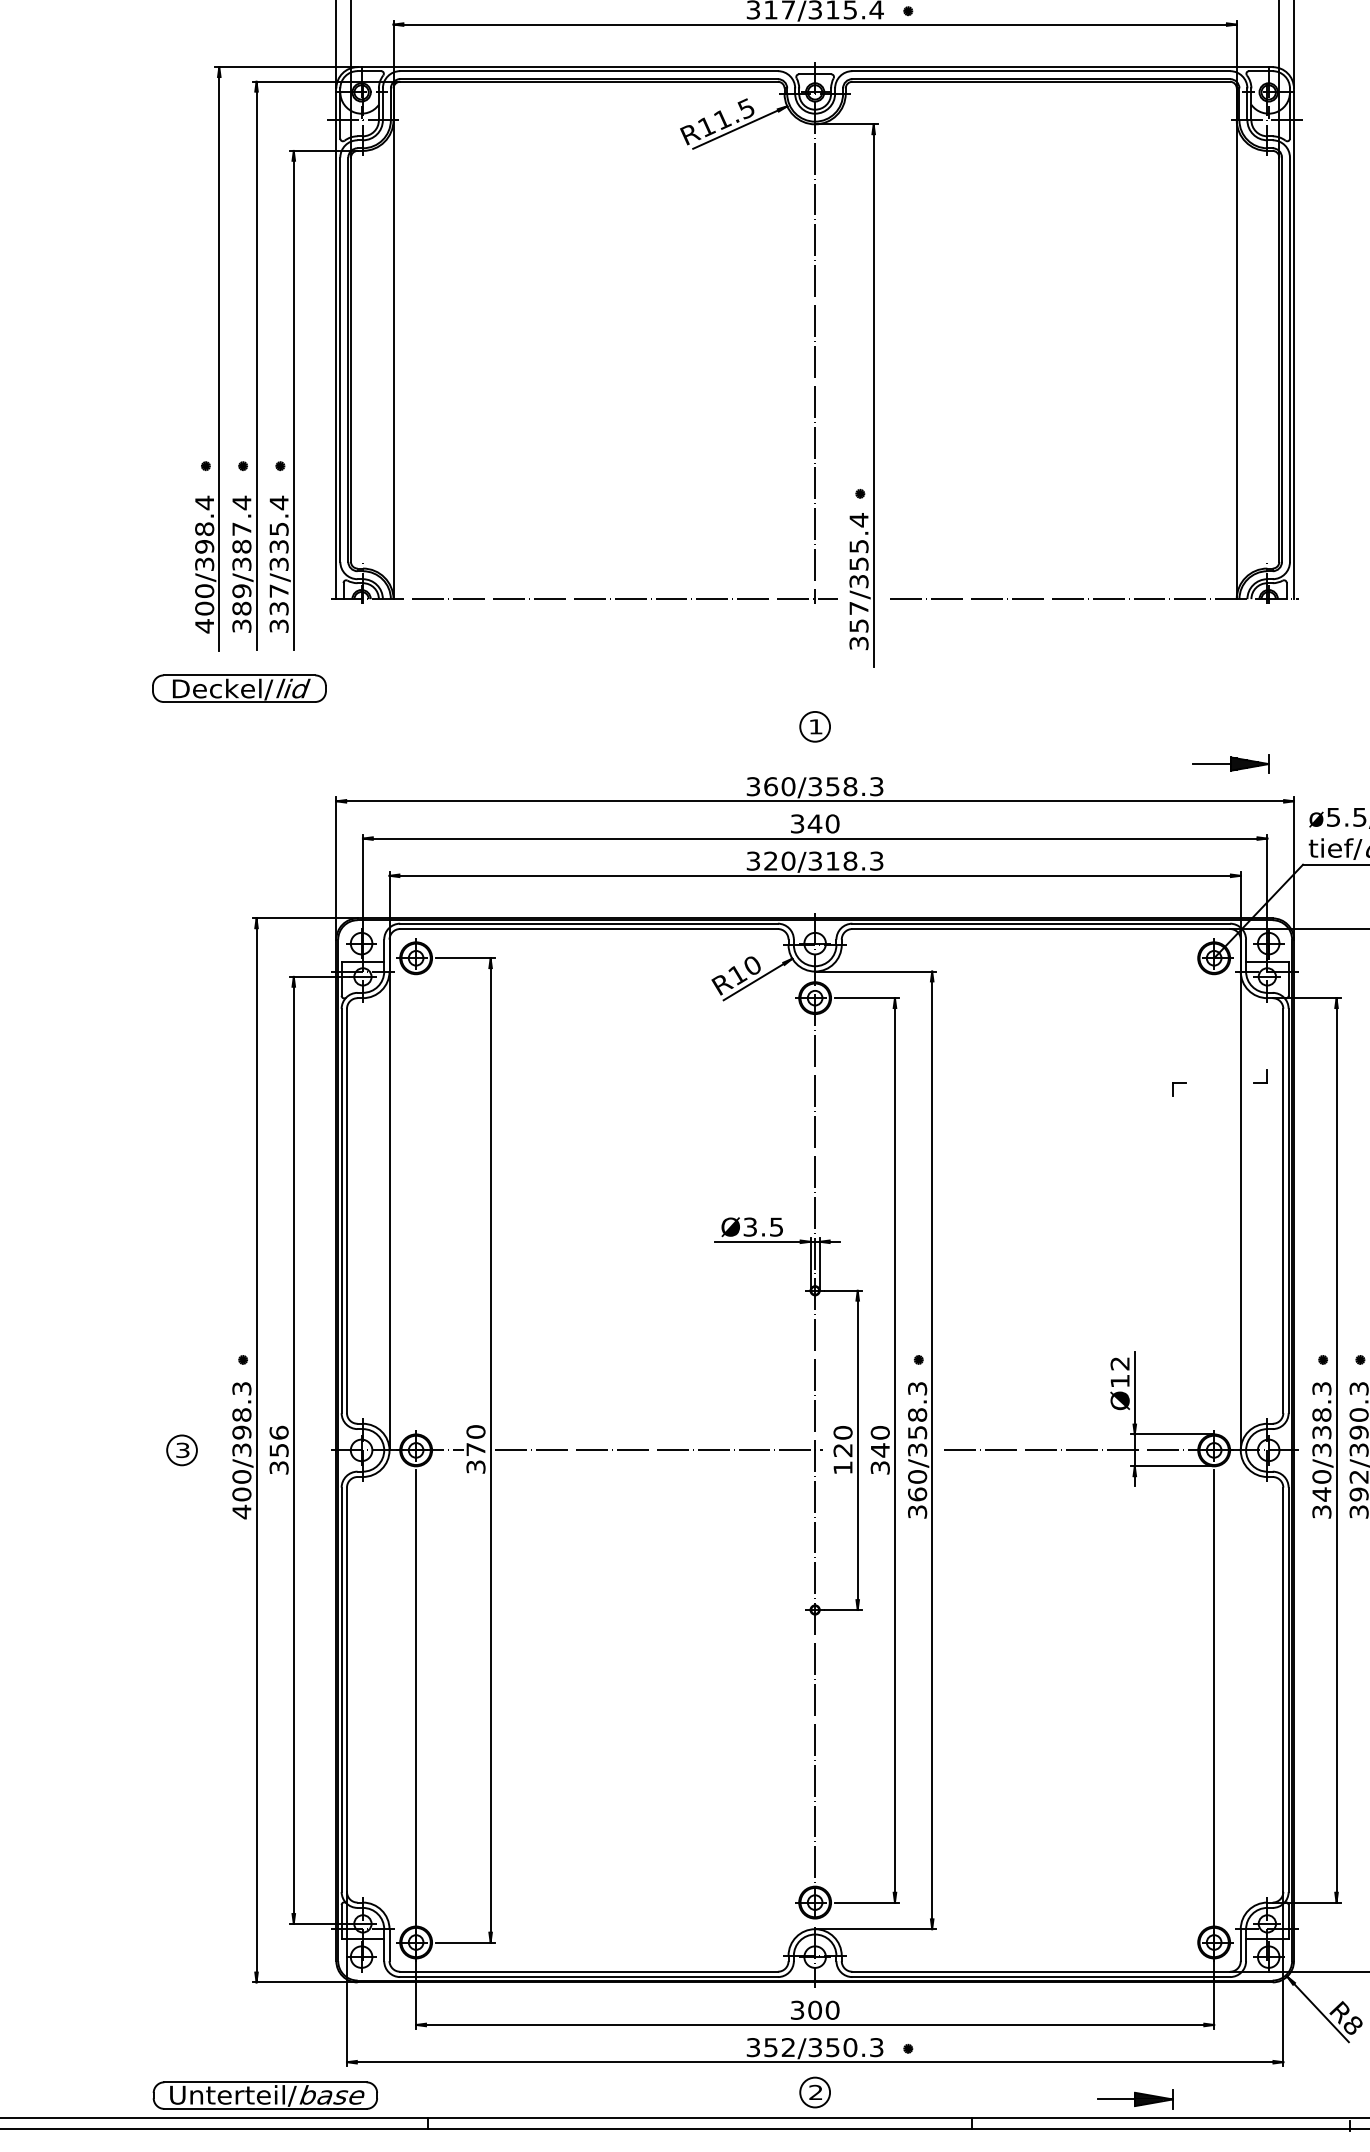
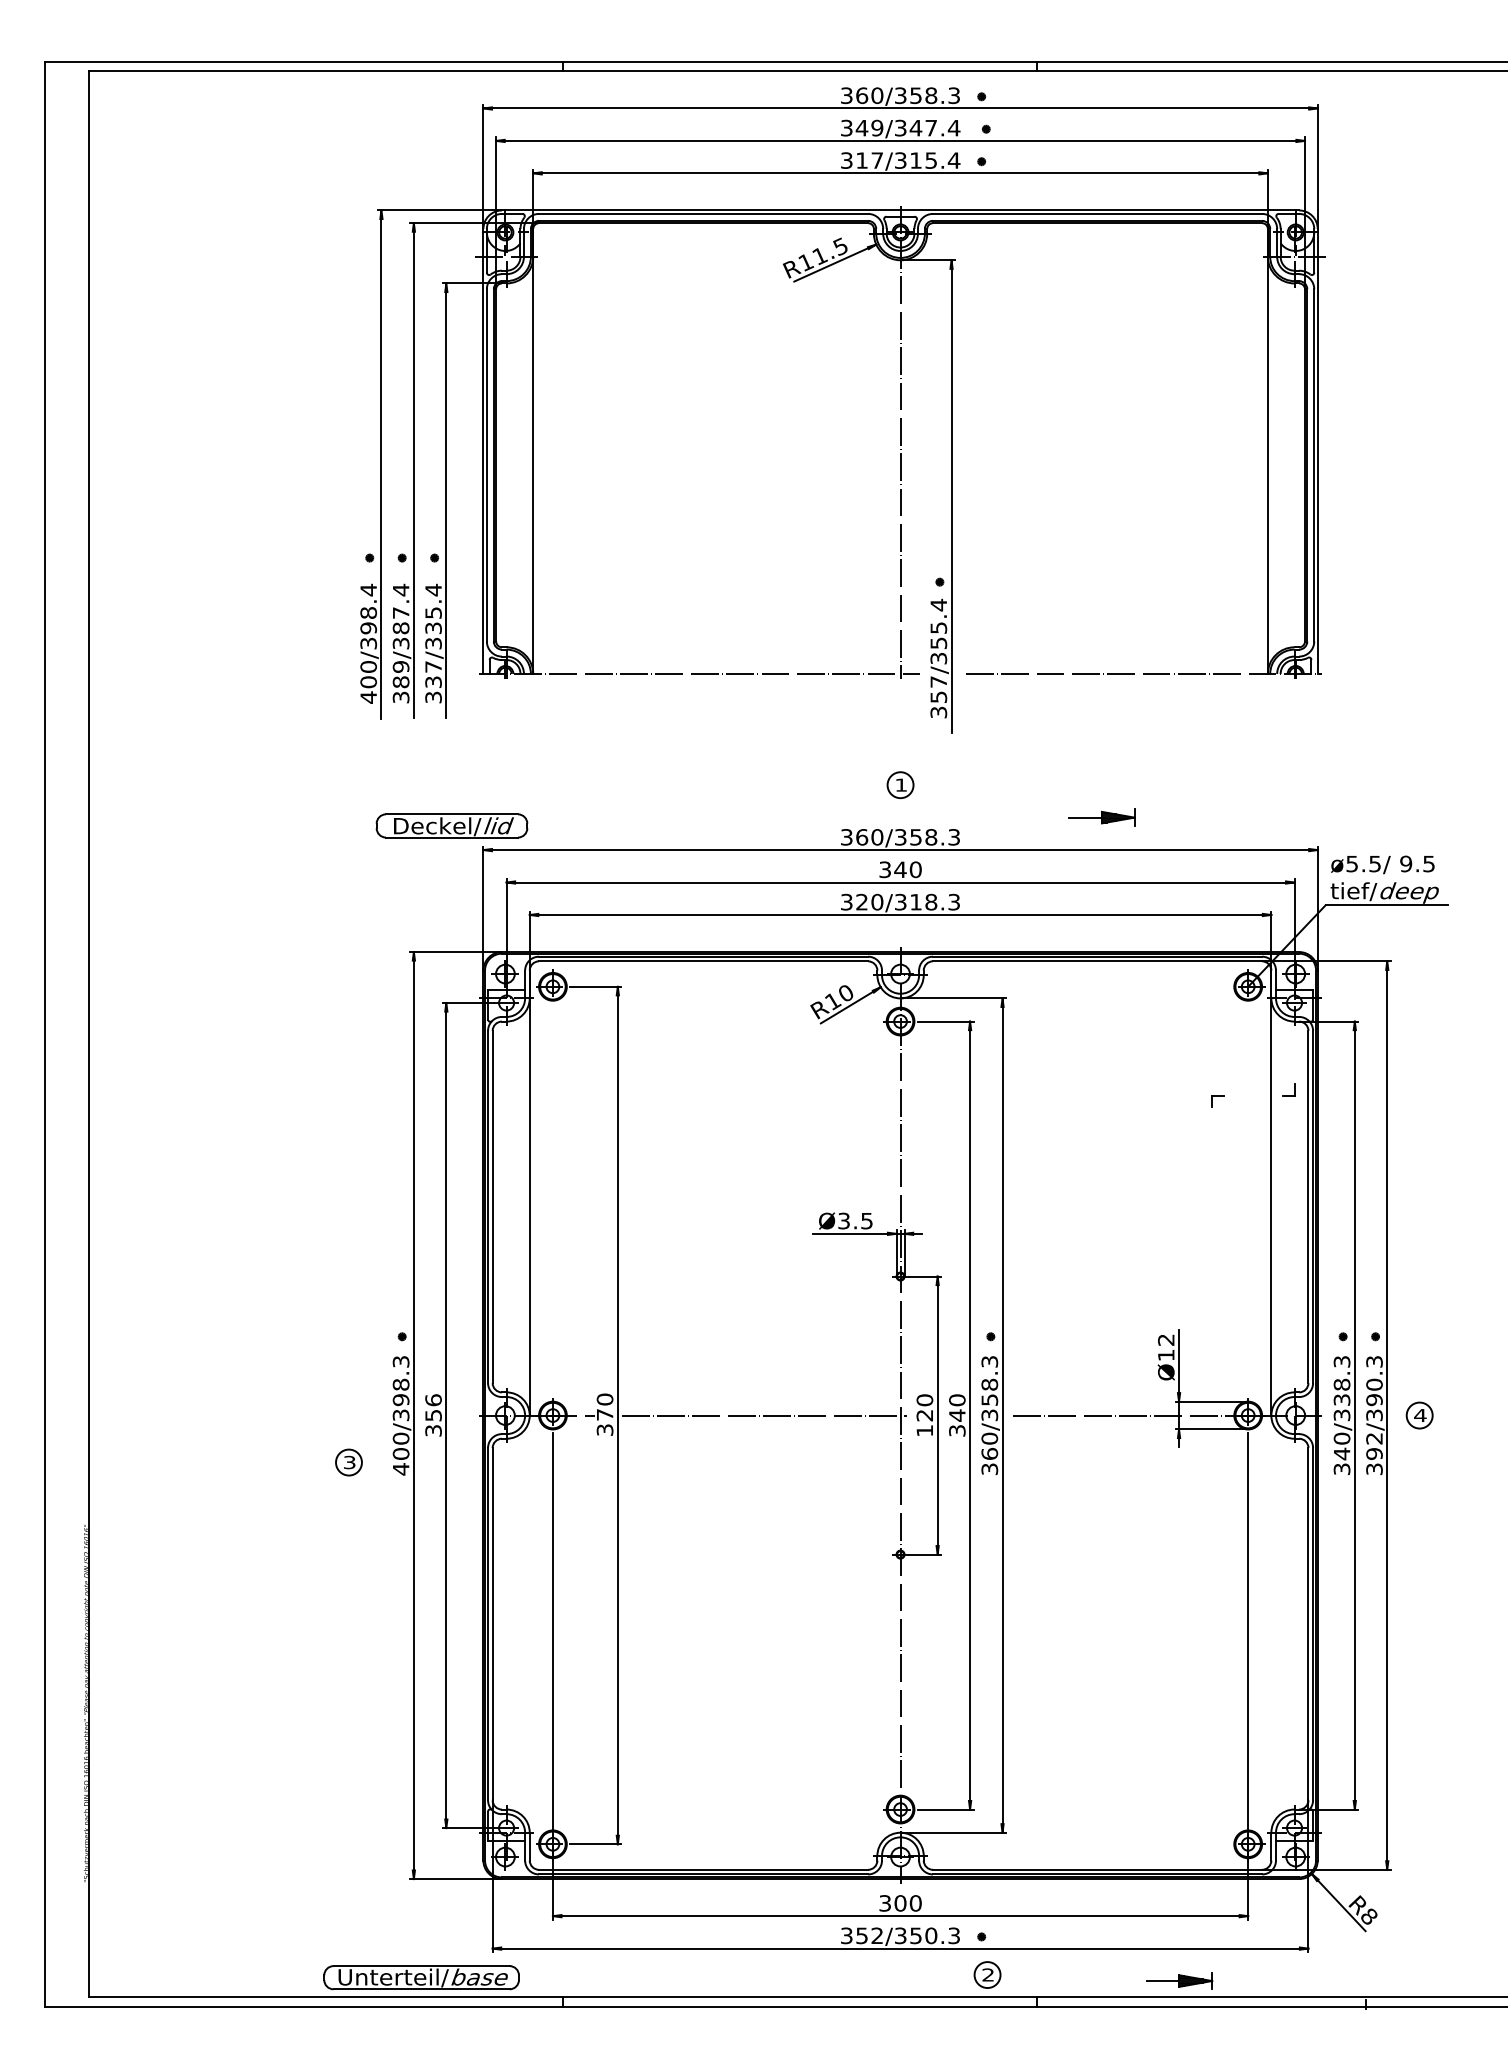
part: (238, 688) -> (451, 825), moved
part: (1230, 763) -> (1101, 817), moved
part: (181, 1450) -> (348, 1462), moved
part: (815, 2091) -> (987, 1974), moved

